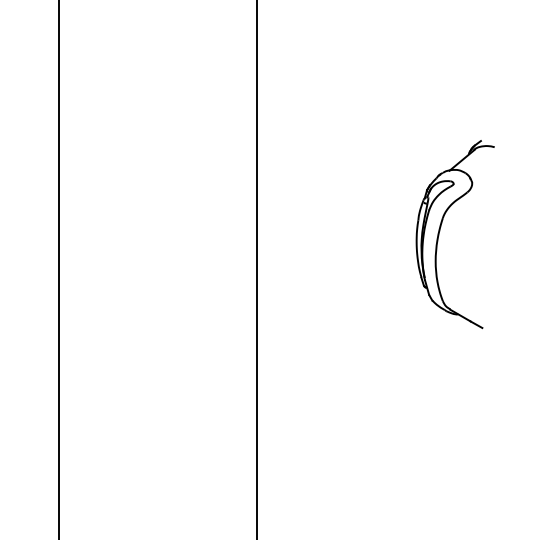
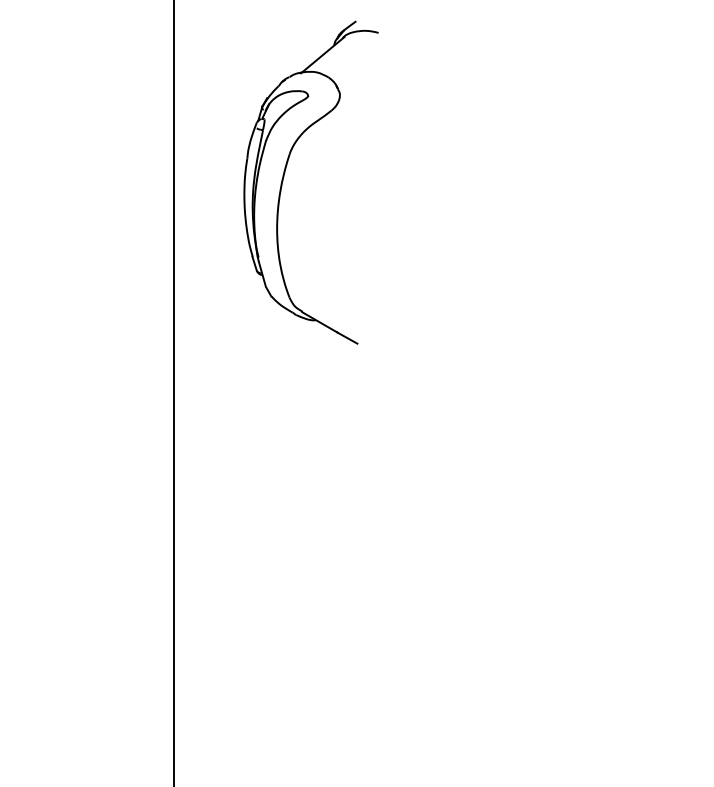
part: (440, 231) -> (285, 177), moved

